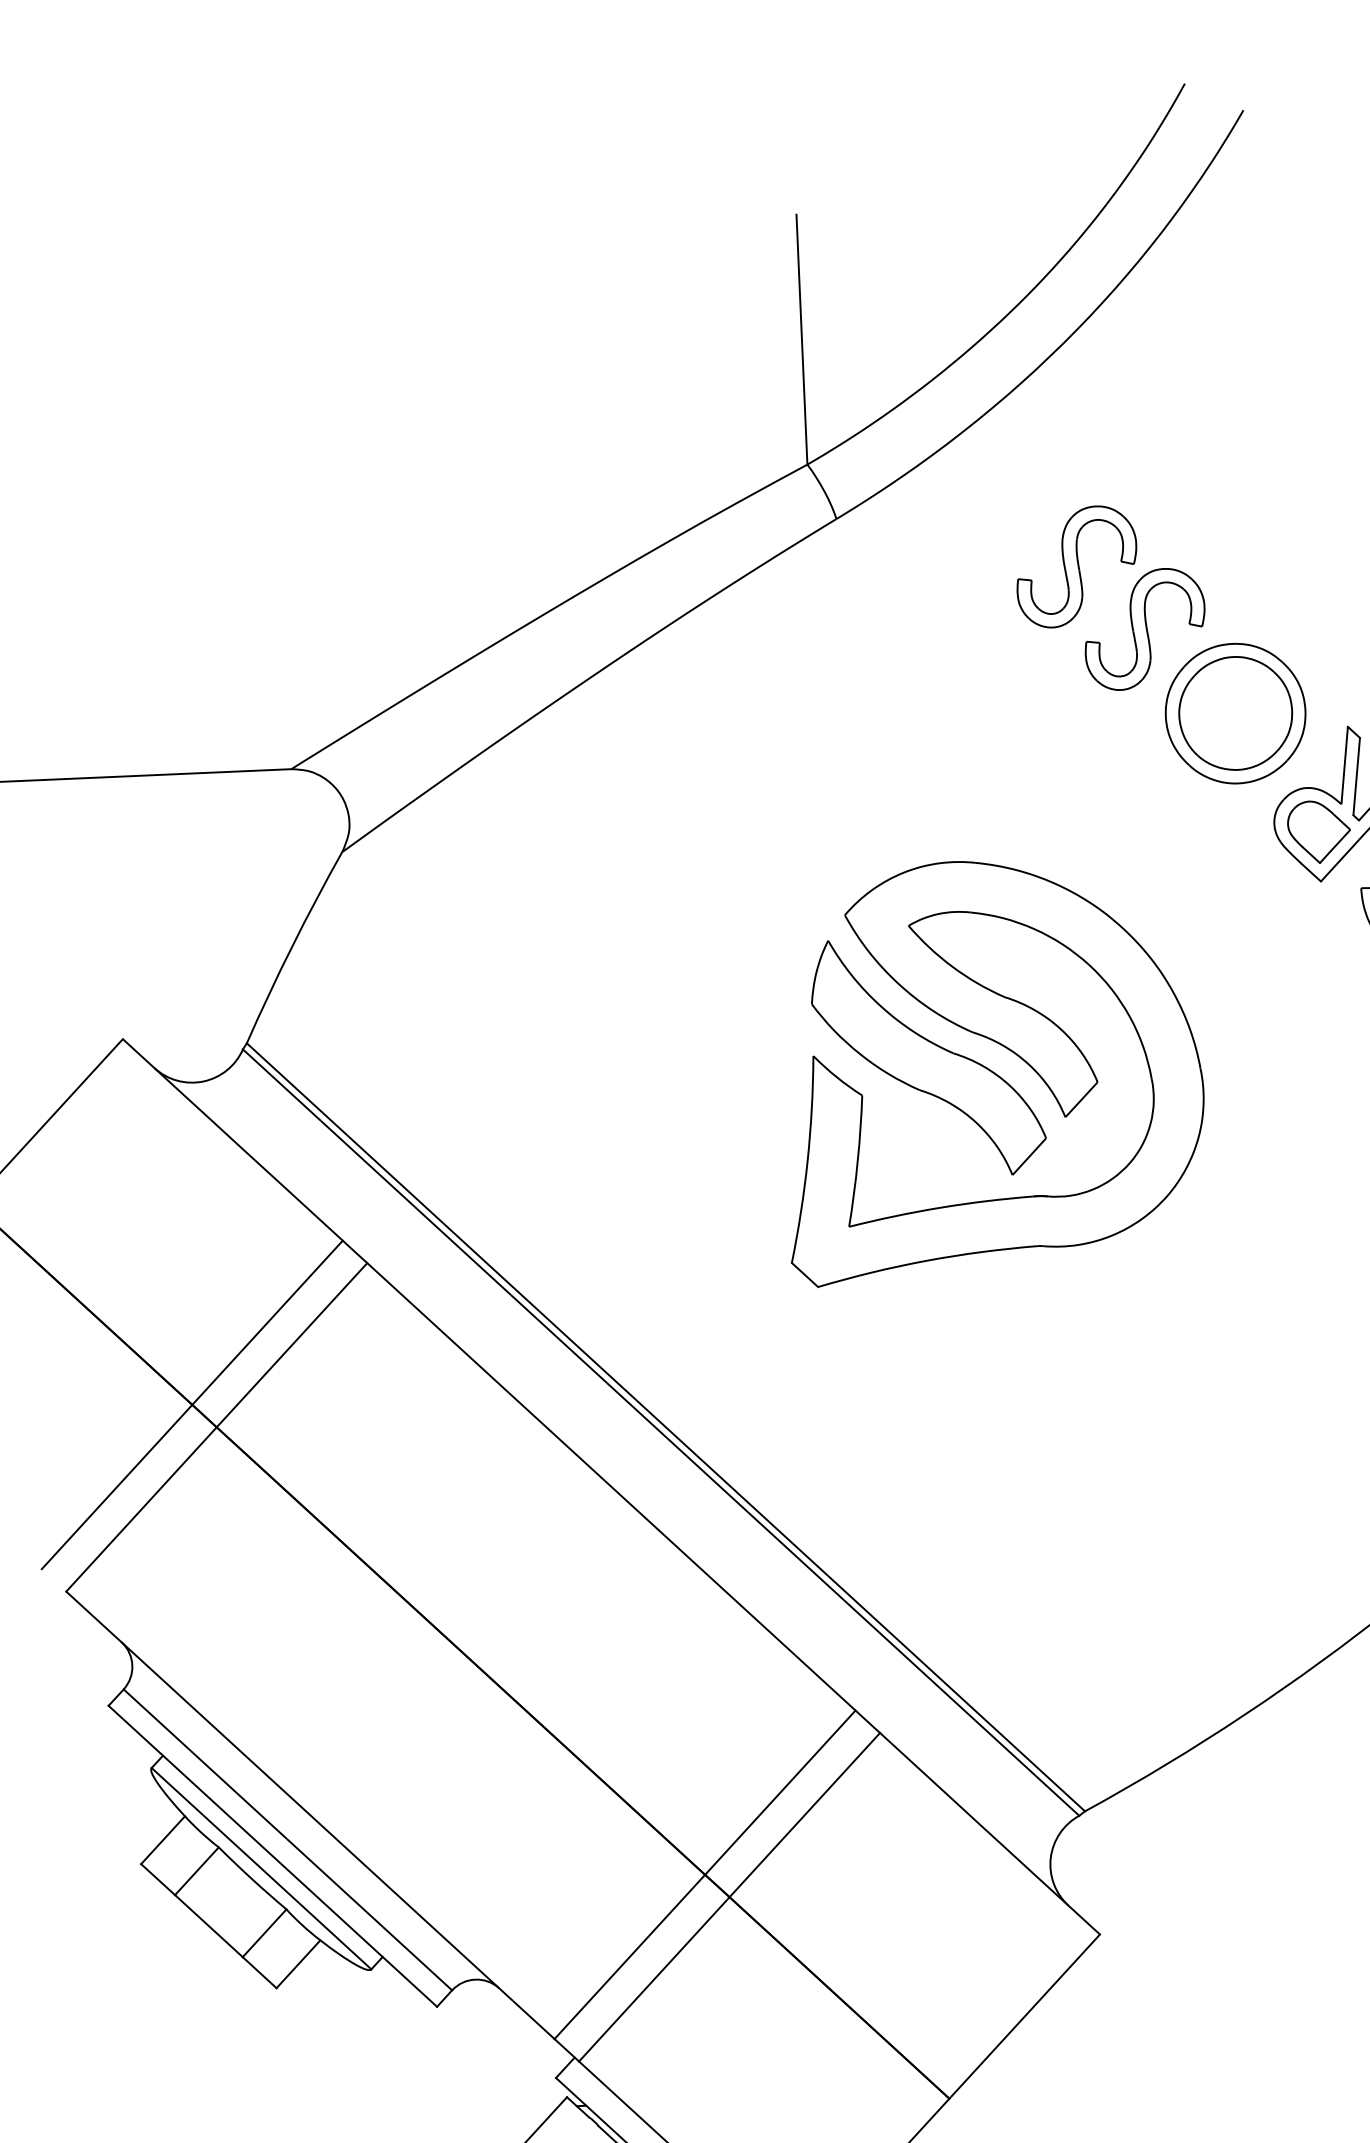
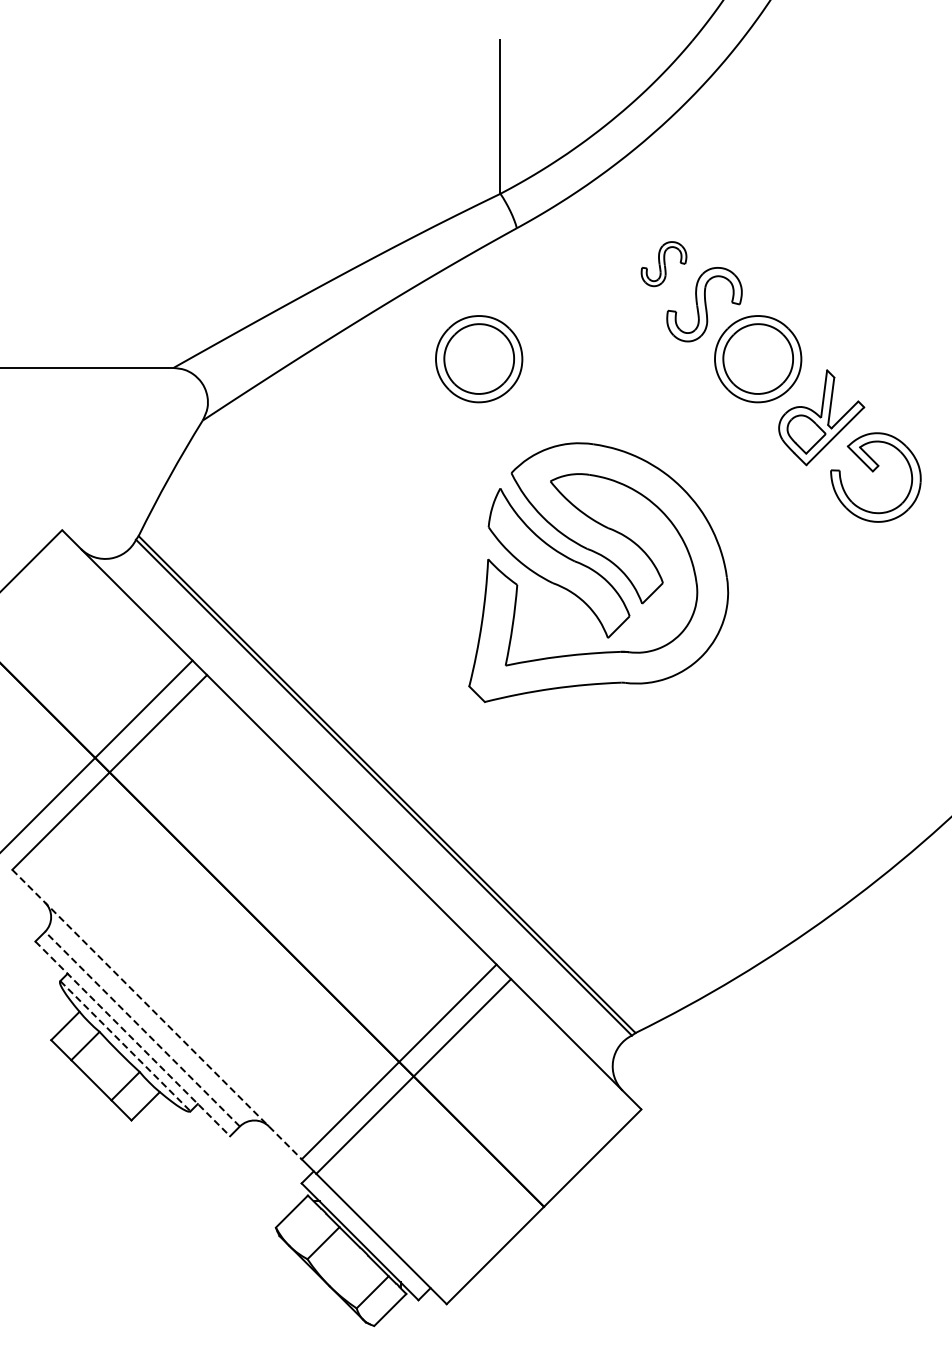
part: (1075, 565) -> (663, 263), size x0.6
part: (785, 733) -> (479, 359), added
line: (311, 1815) -> (157, 1014), solid -> dashed
line: (287, 1840) -> (142, 1029), solid -> dashed
line: (272, 1855) -> (132, 1038), solid -> dashed
line: (261, 1869) -> (125, 1046), solid -> dashed

